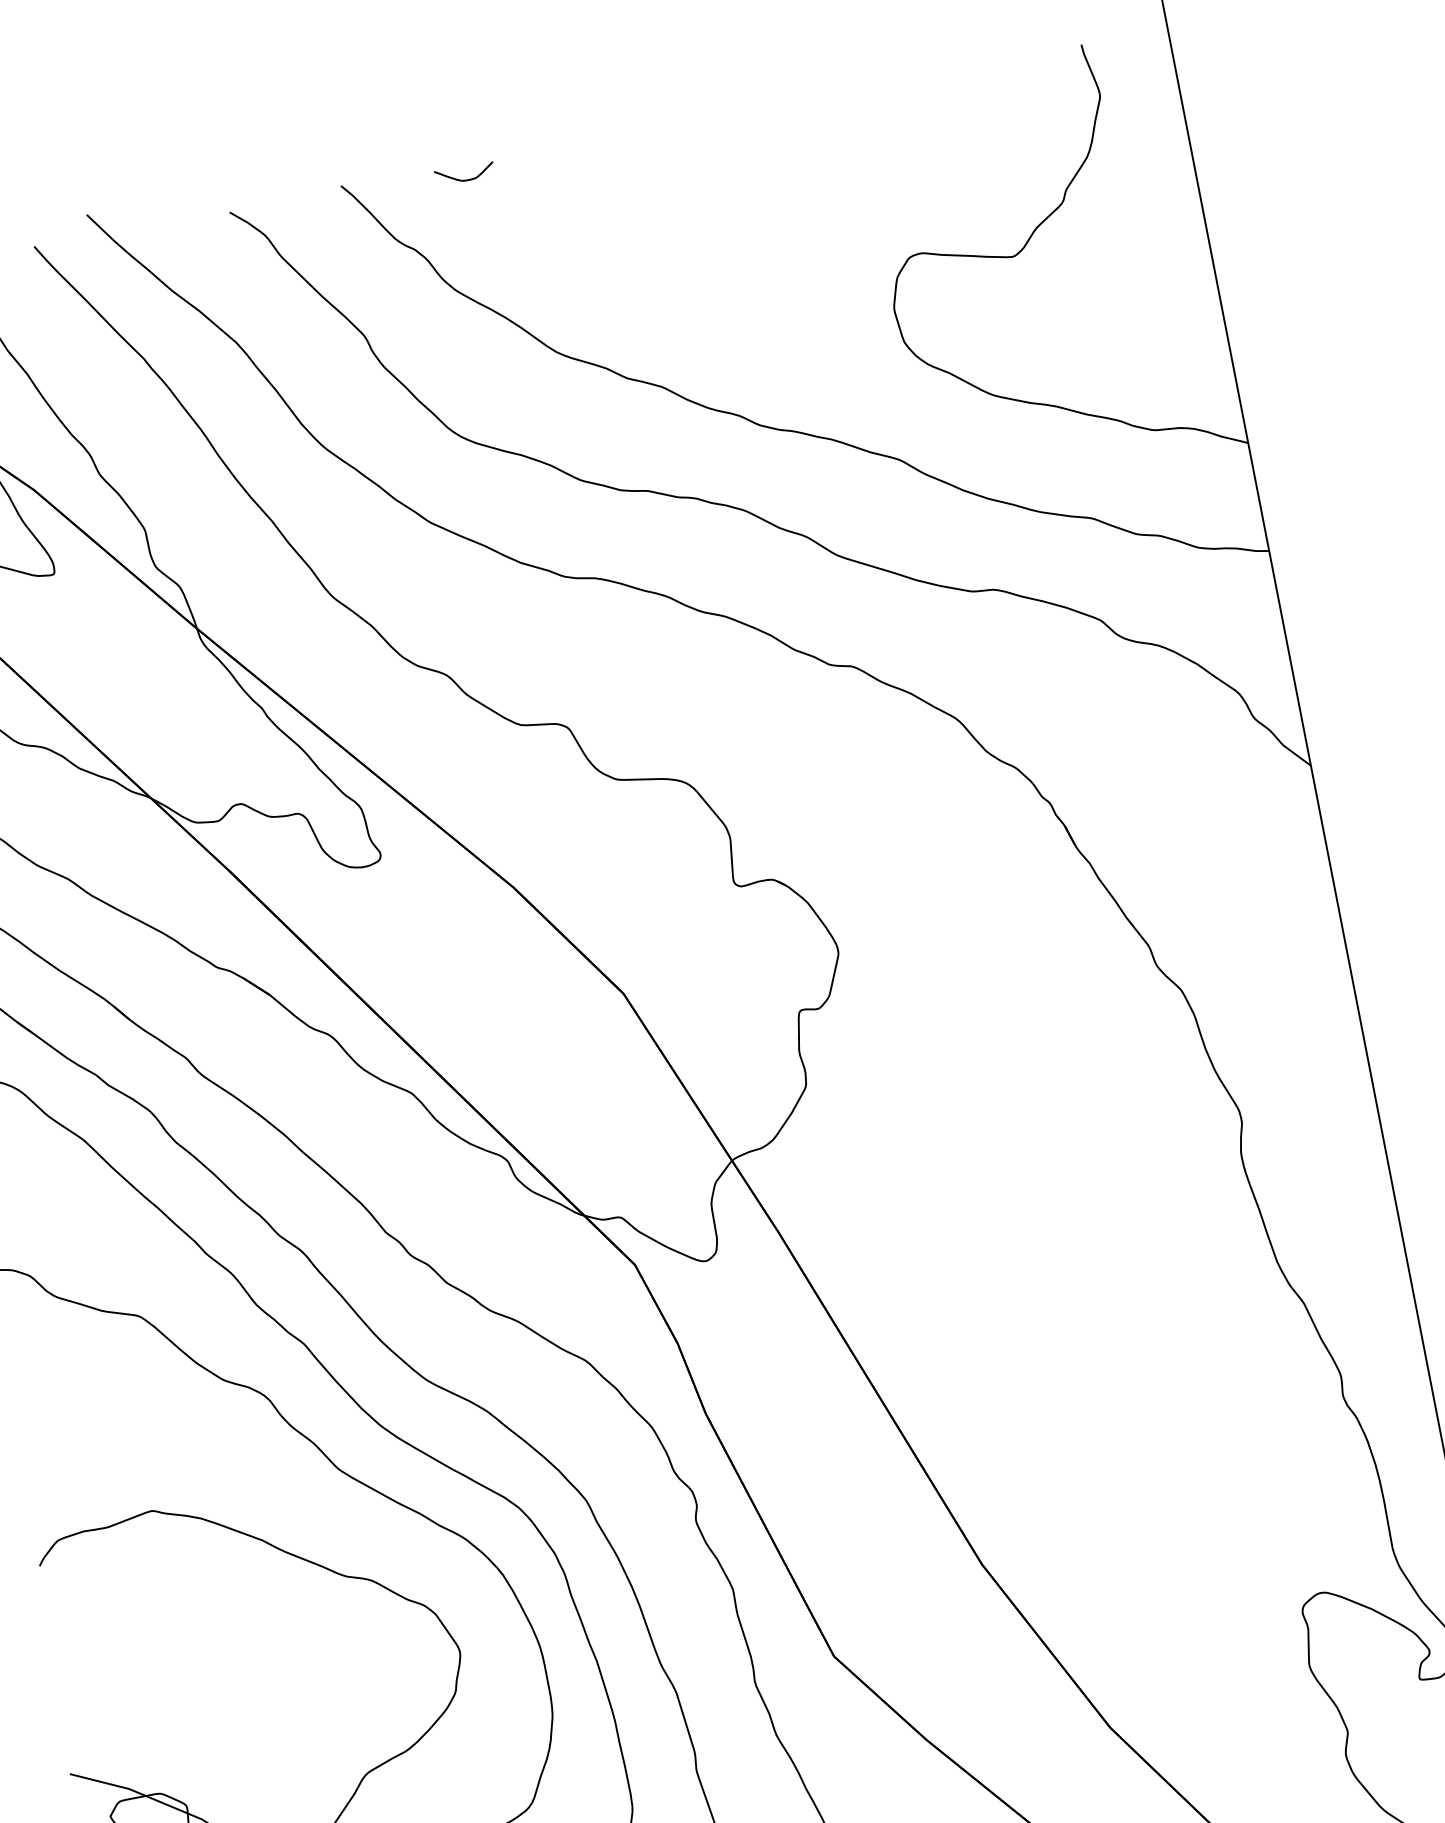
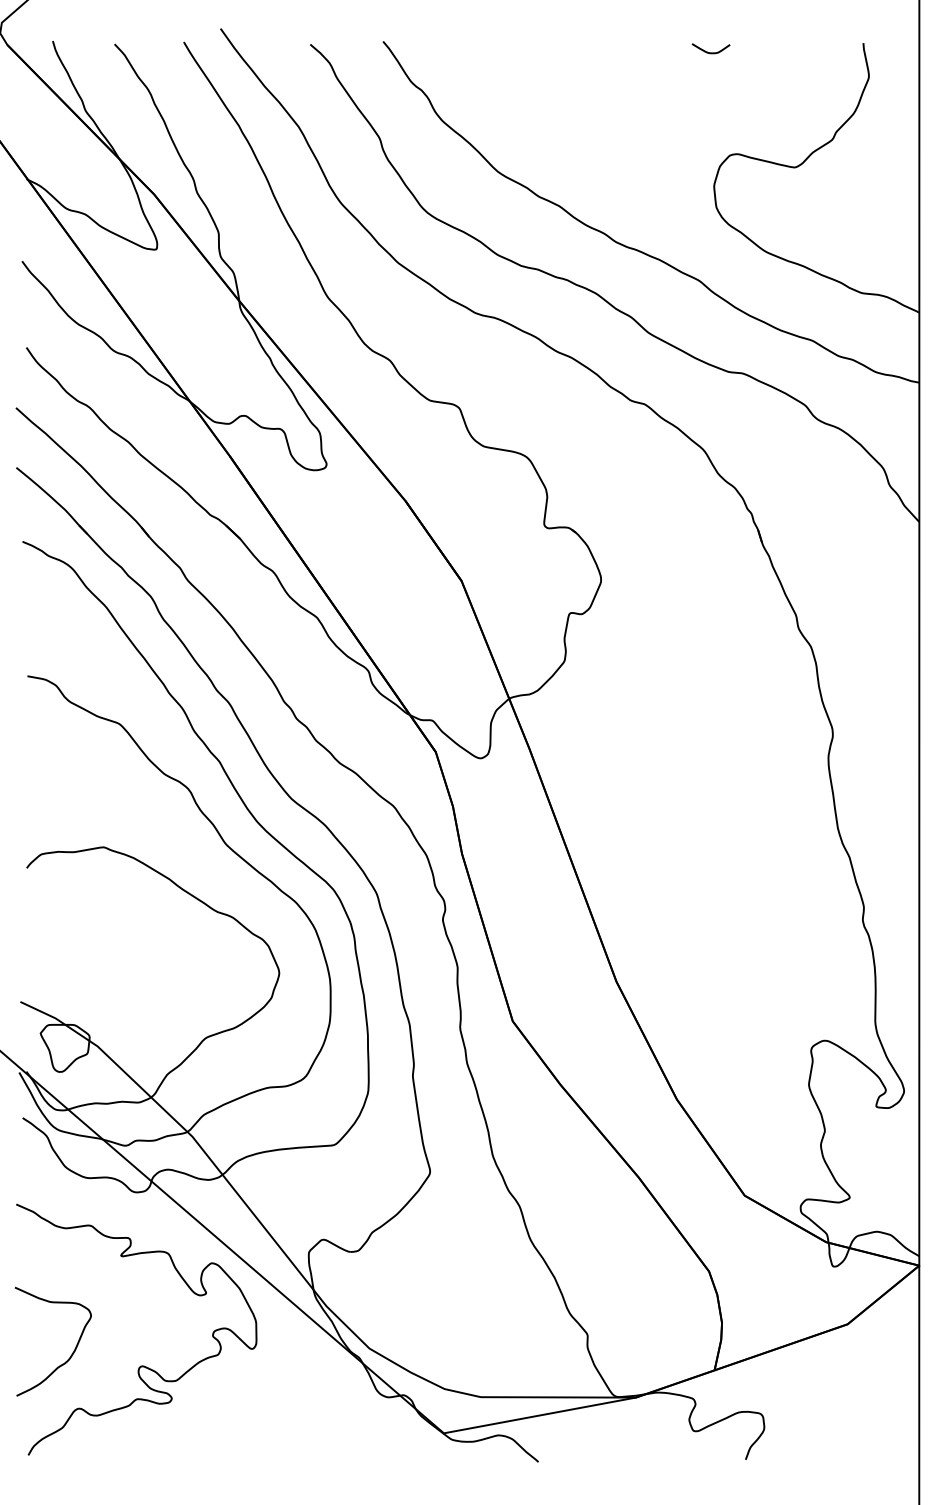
curve: (465, 179) -> (710, 52), moved

